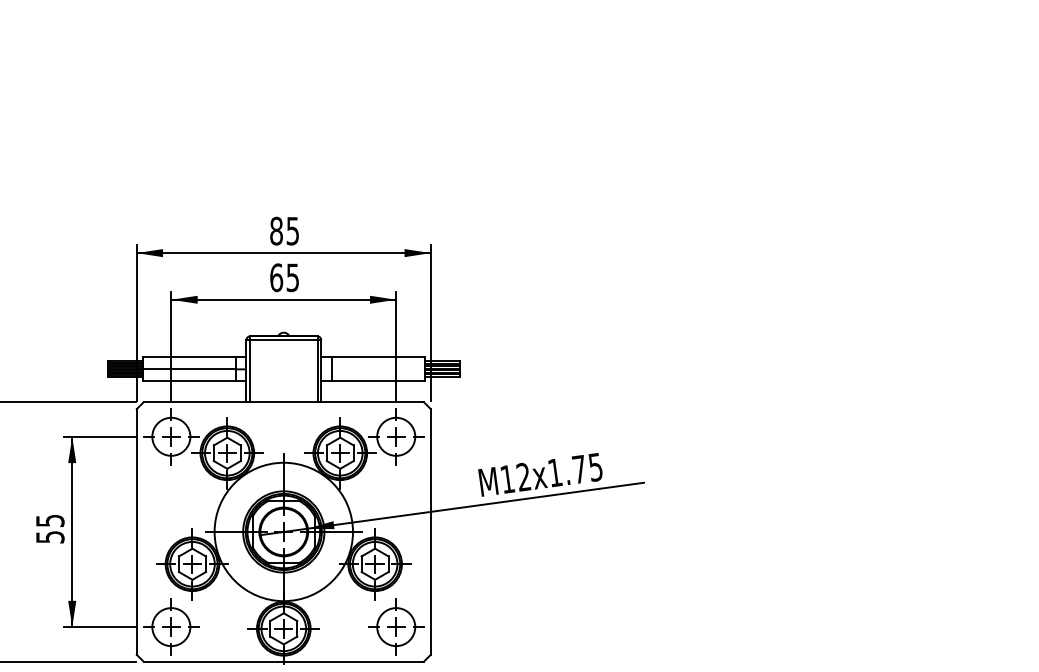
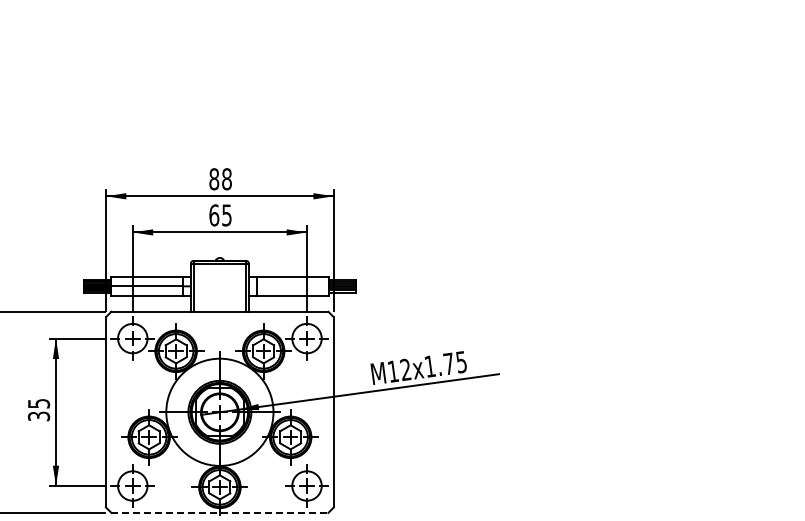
text: (292, 231) -> (226, 179), 85 -> 88
text: (49, 536) -> (38, 415), 55 -> 35
line: (283, 661) -> (219, 512), solid -> dashed

